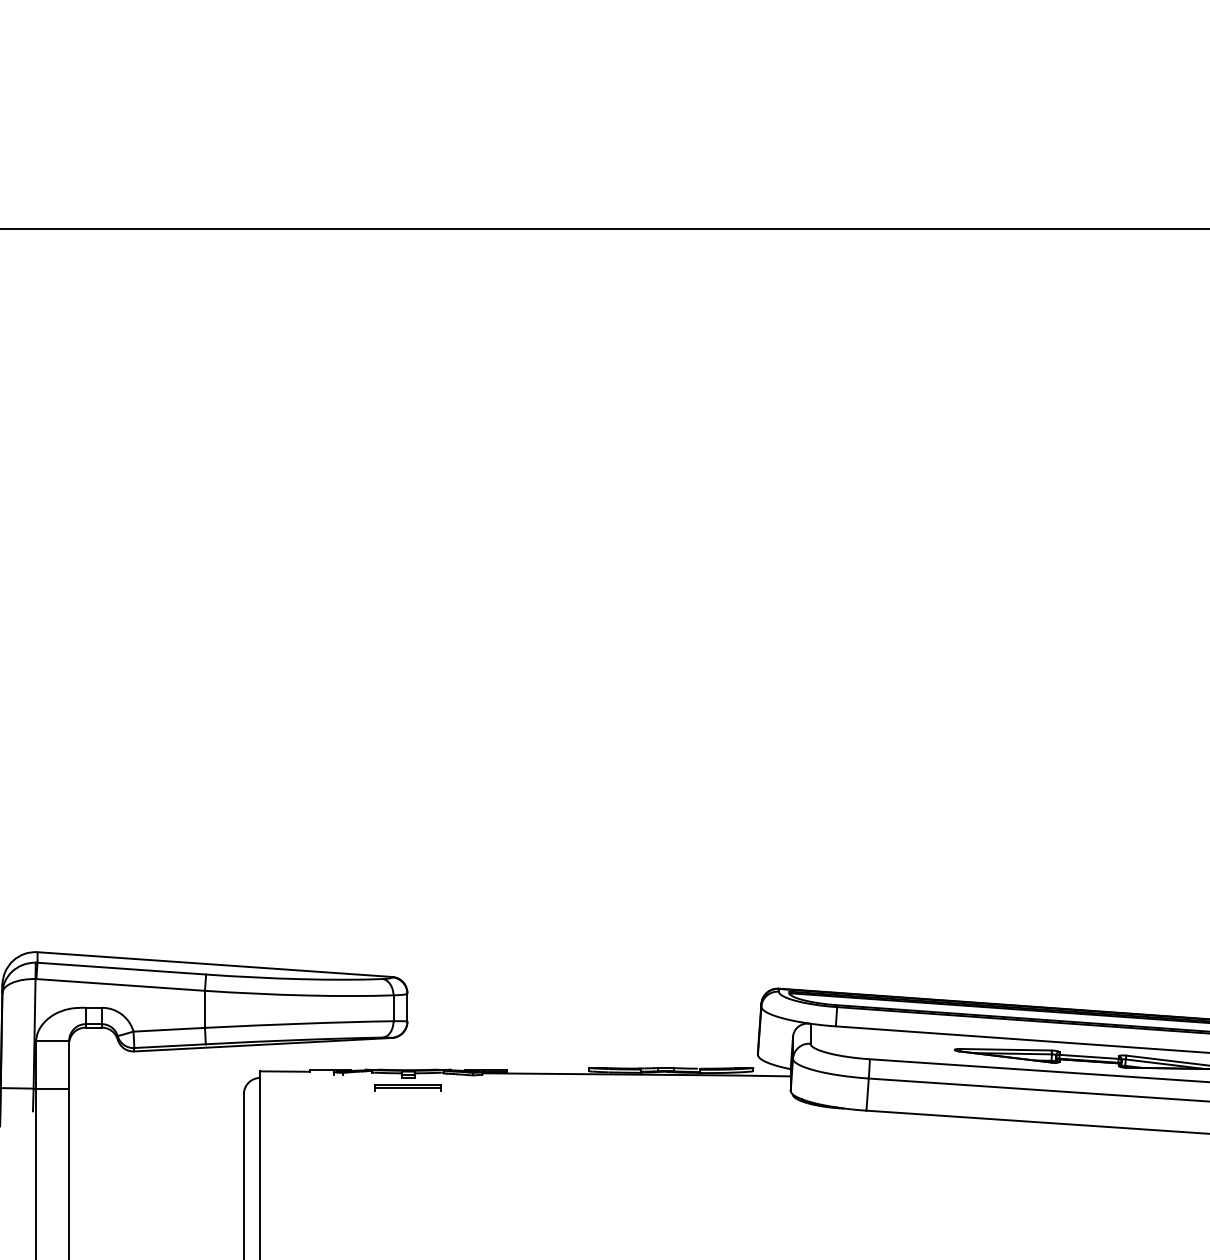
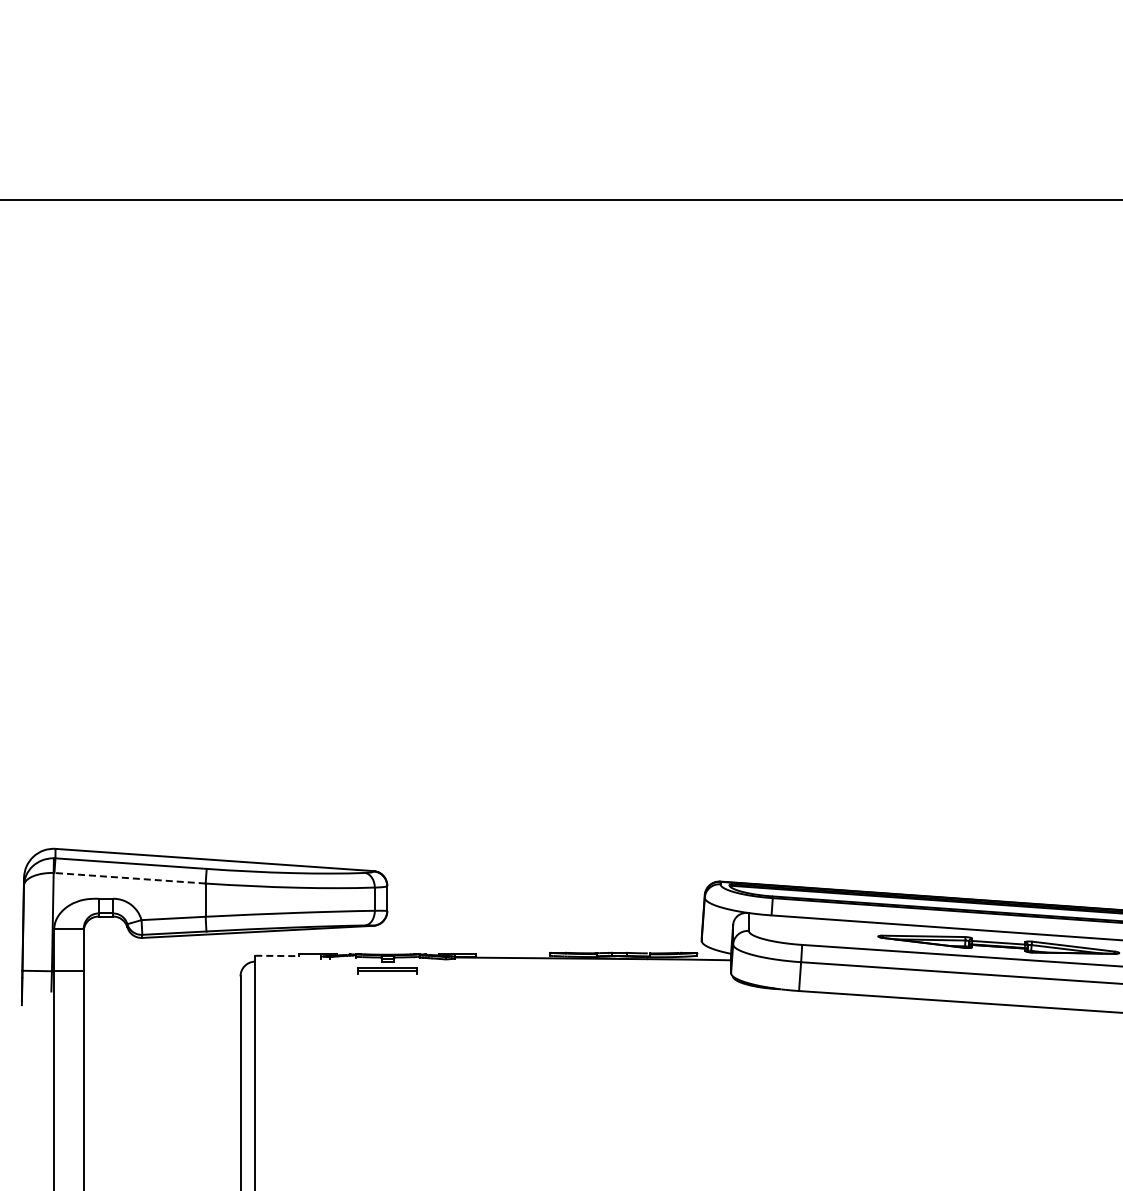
line: (121, 985) -> (130, 878), solid -> dashed
line: (285, 1071) -> (277, 955), solid -> dashed

